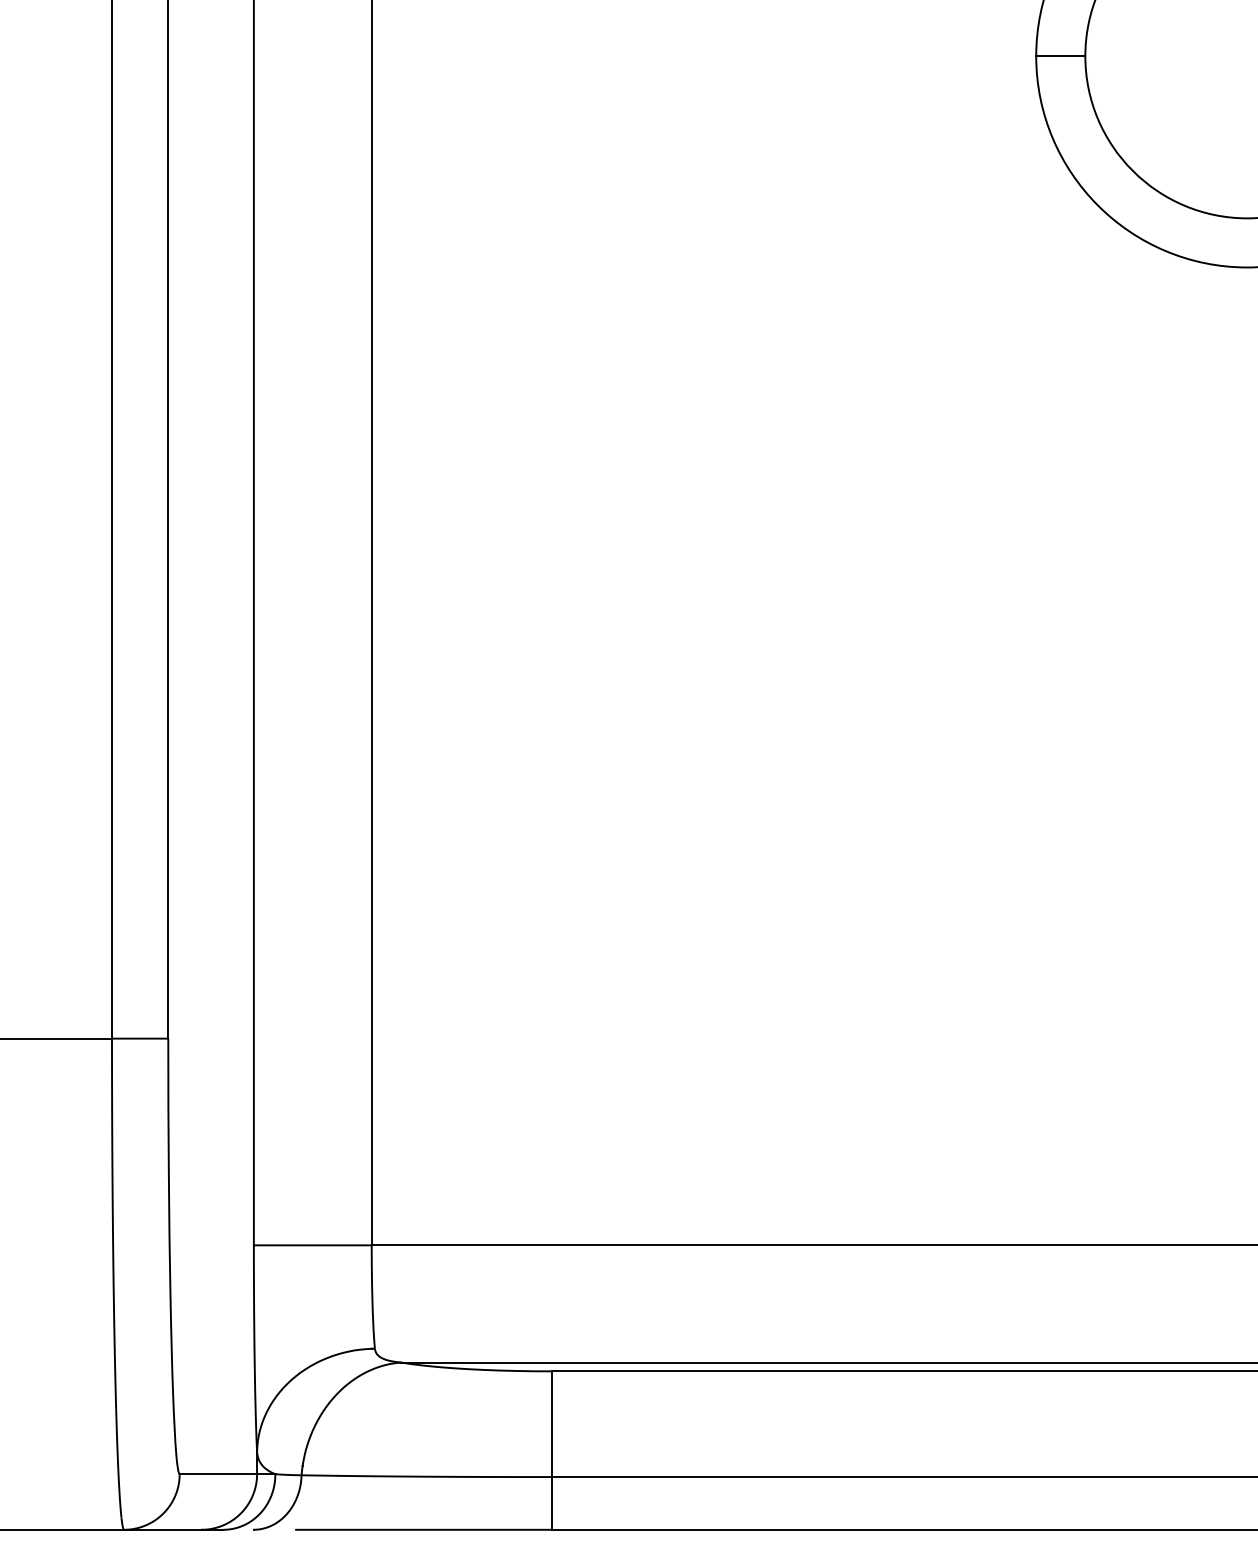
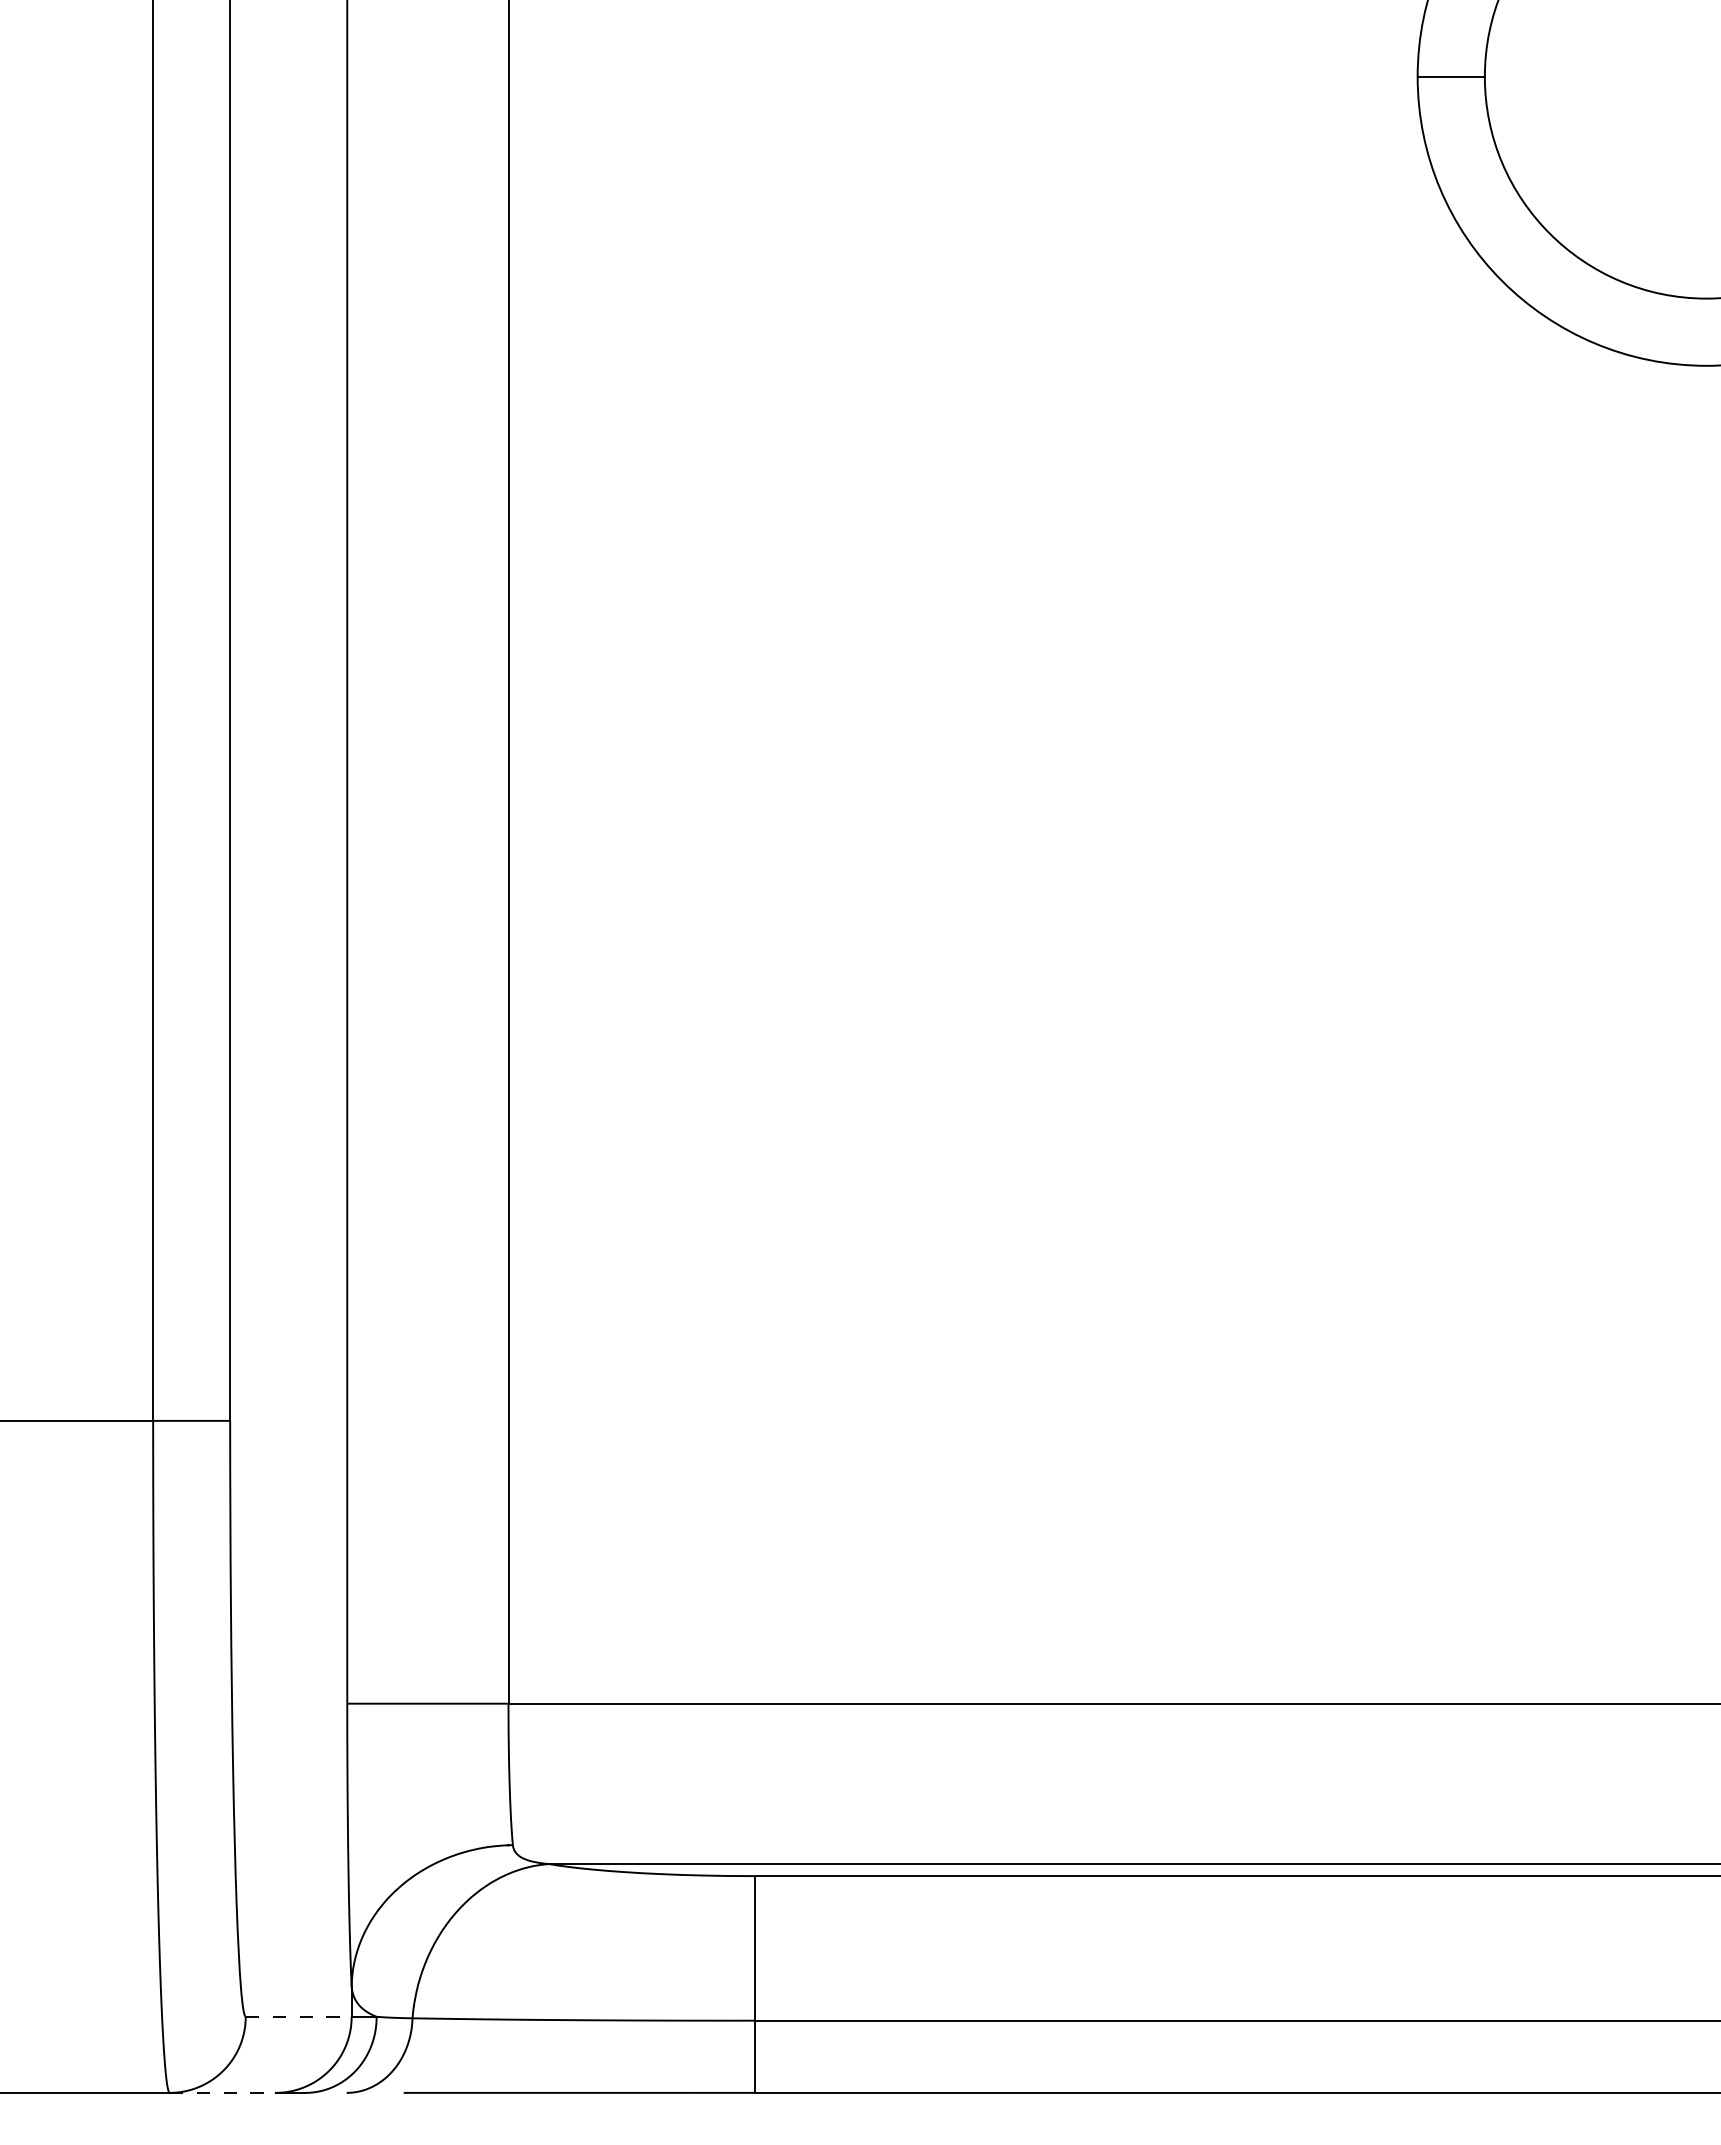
line: (218, 1473) -> (298, 2016), solid -> dashed
line: (162, 1529) -> (222, 2092), solid -> dashed

